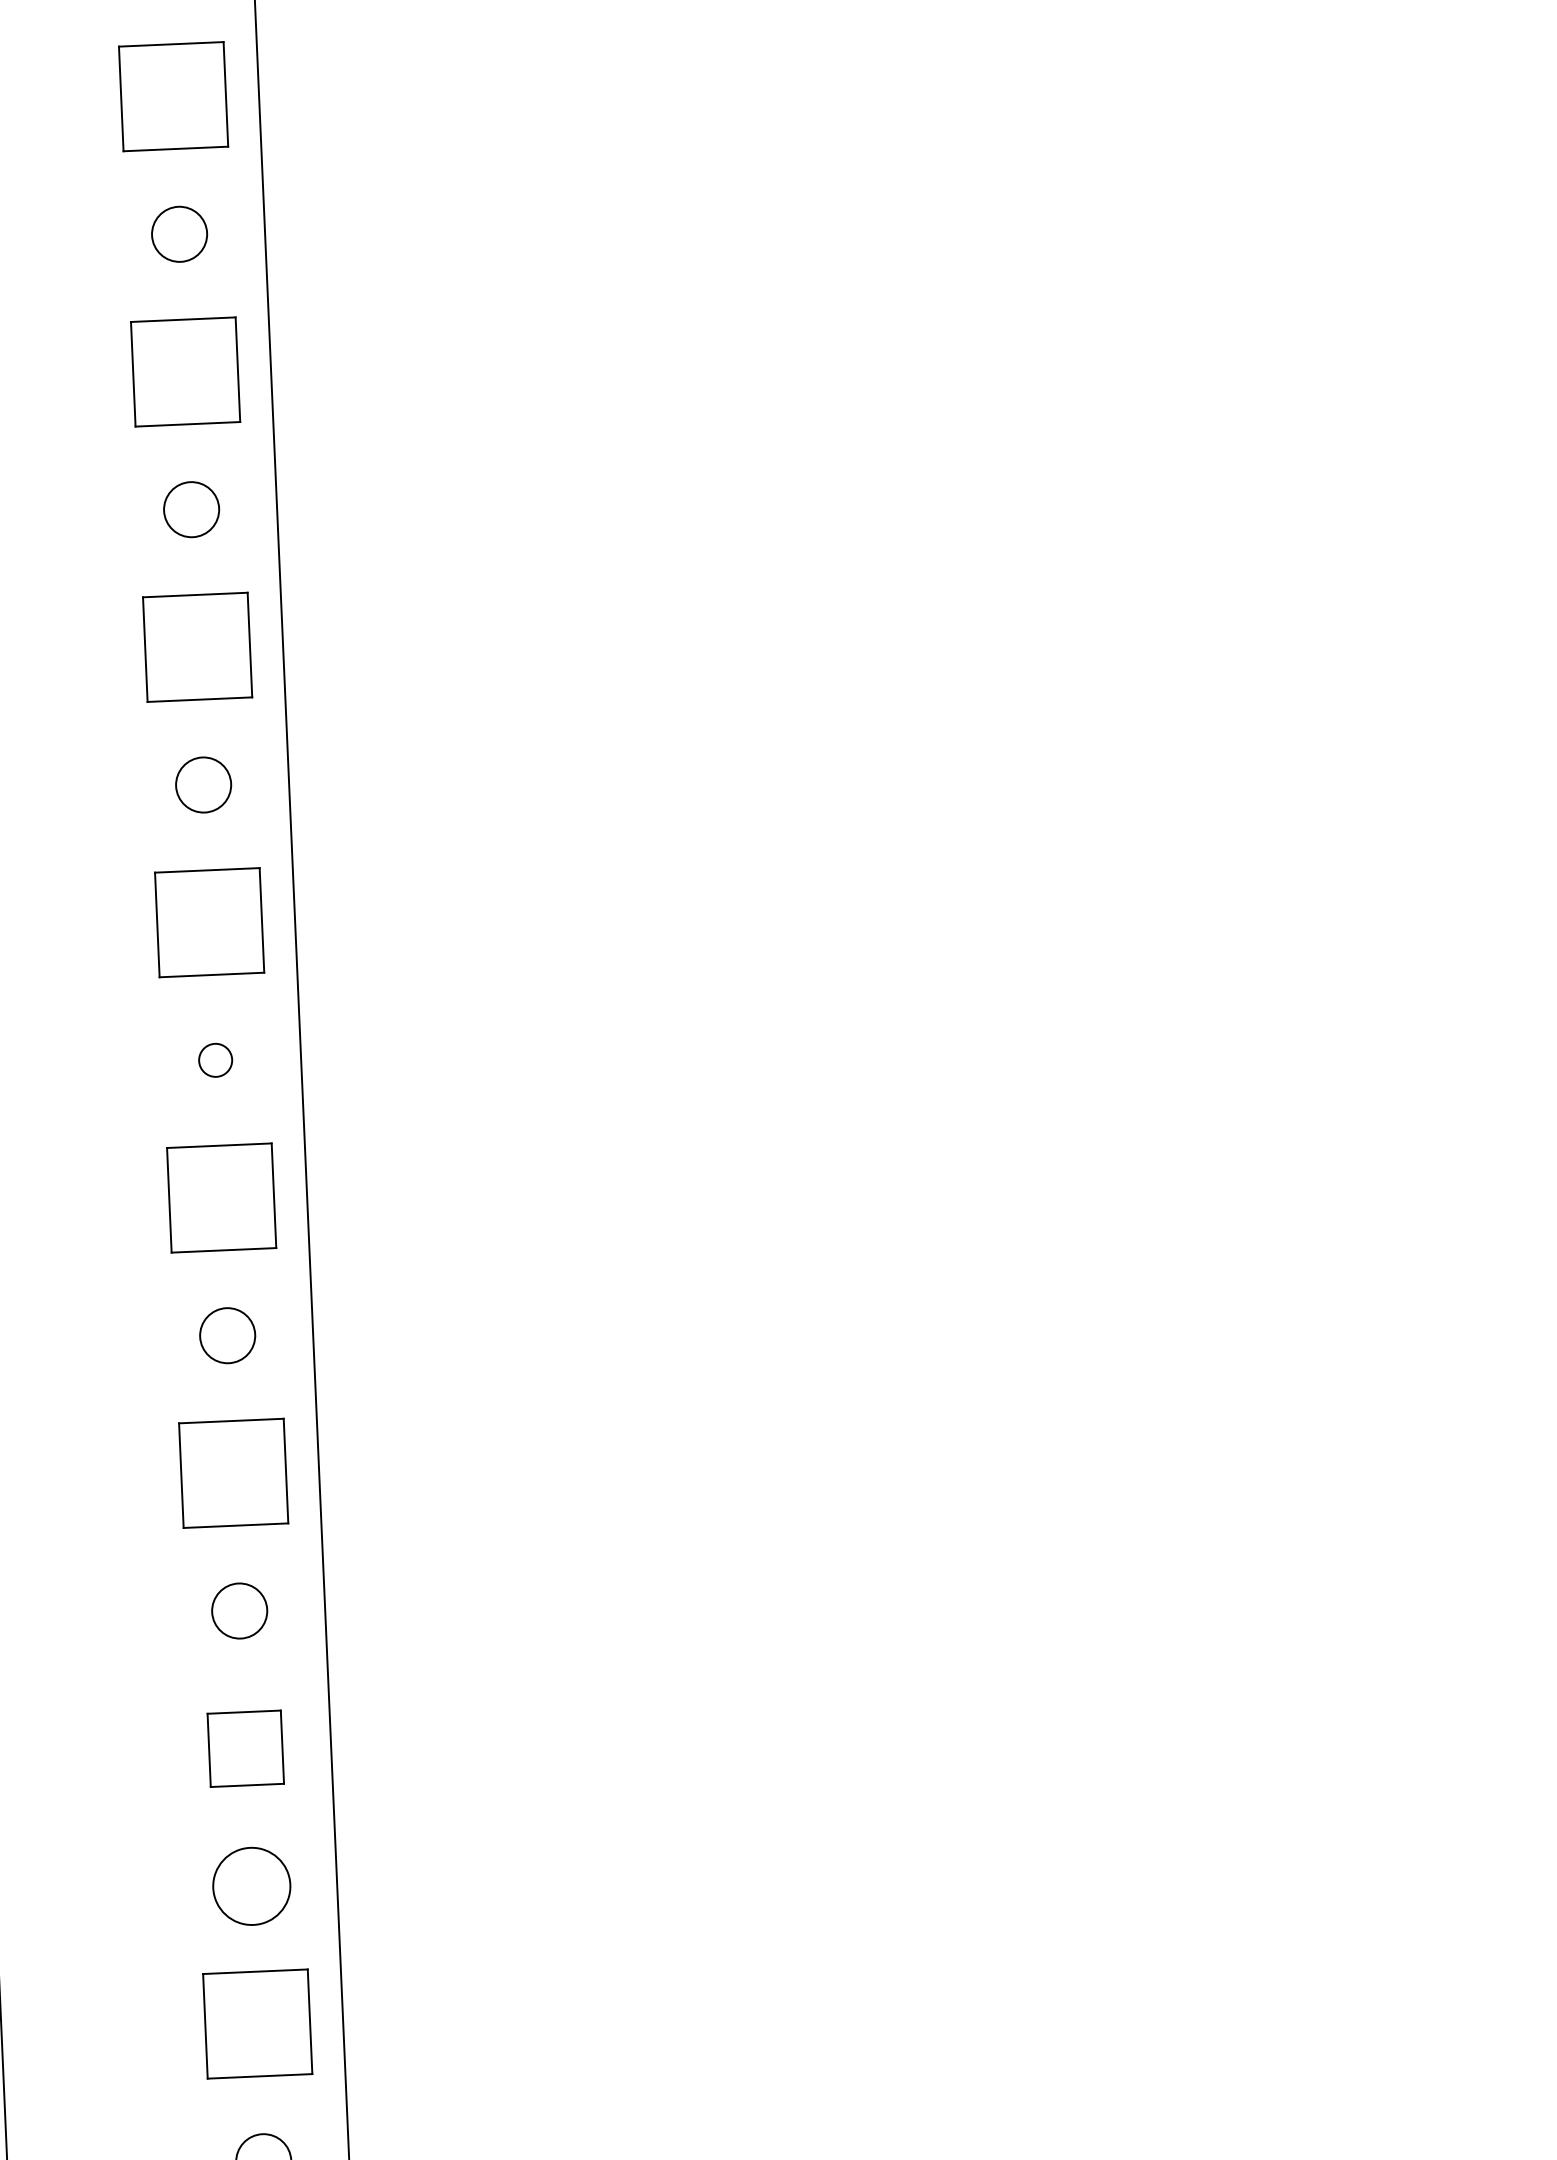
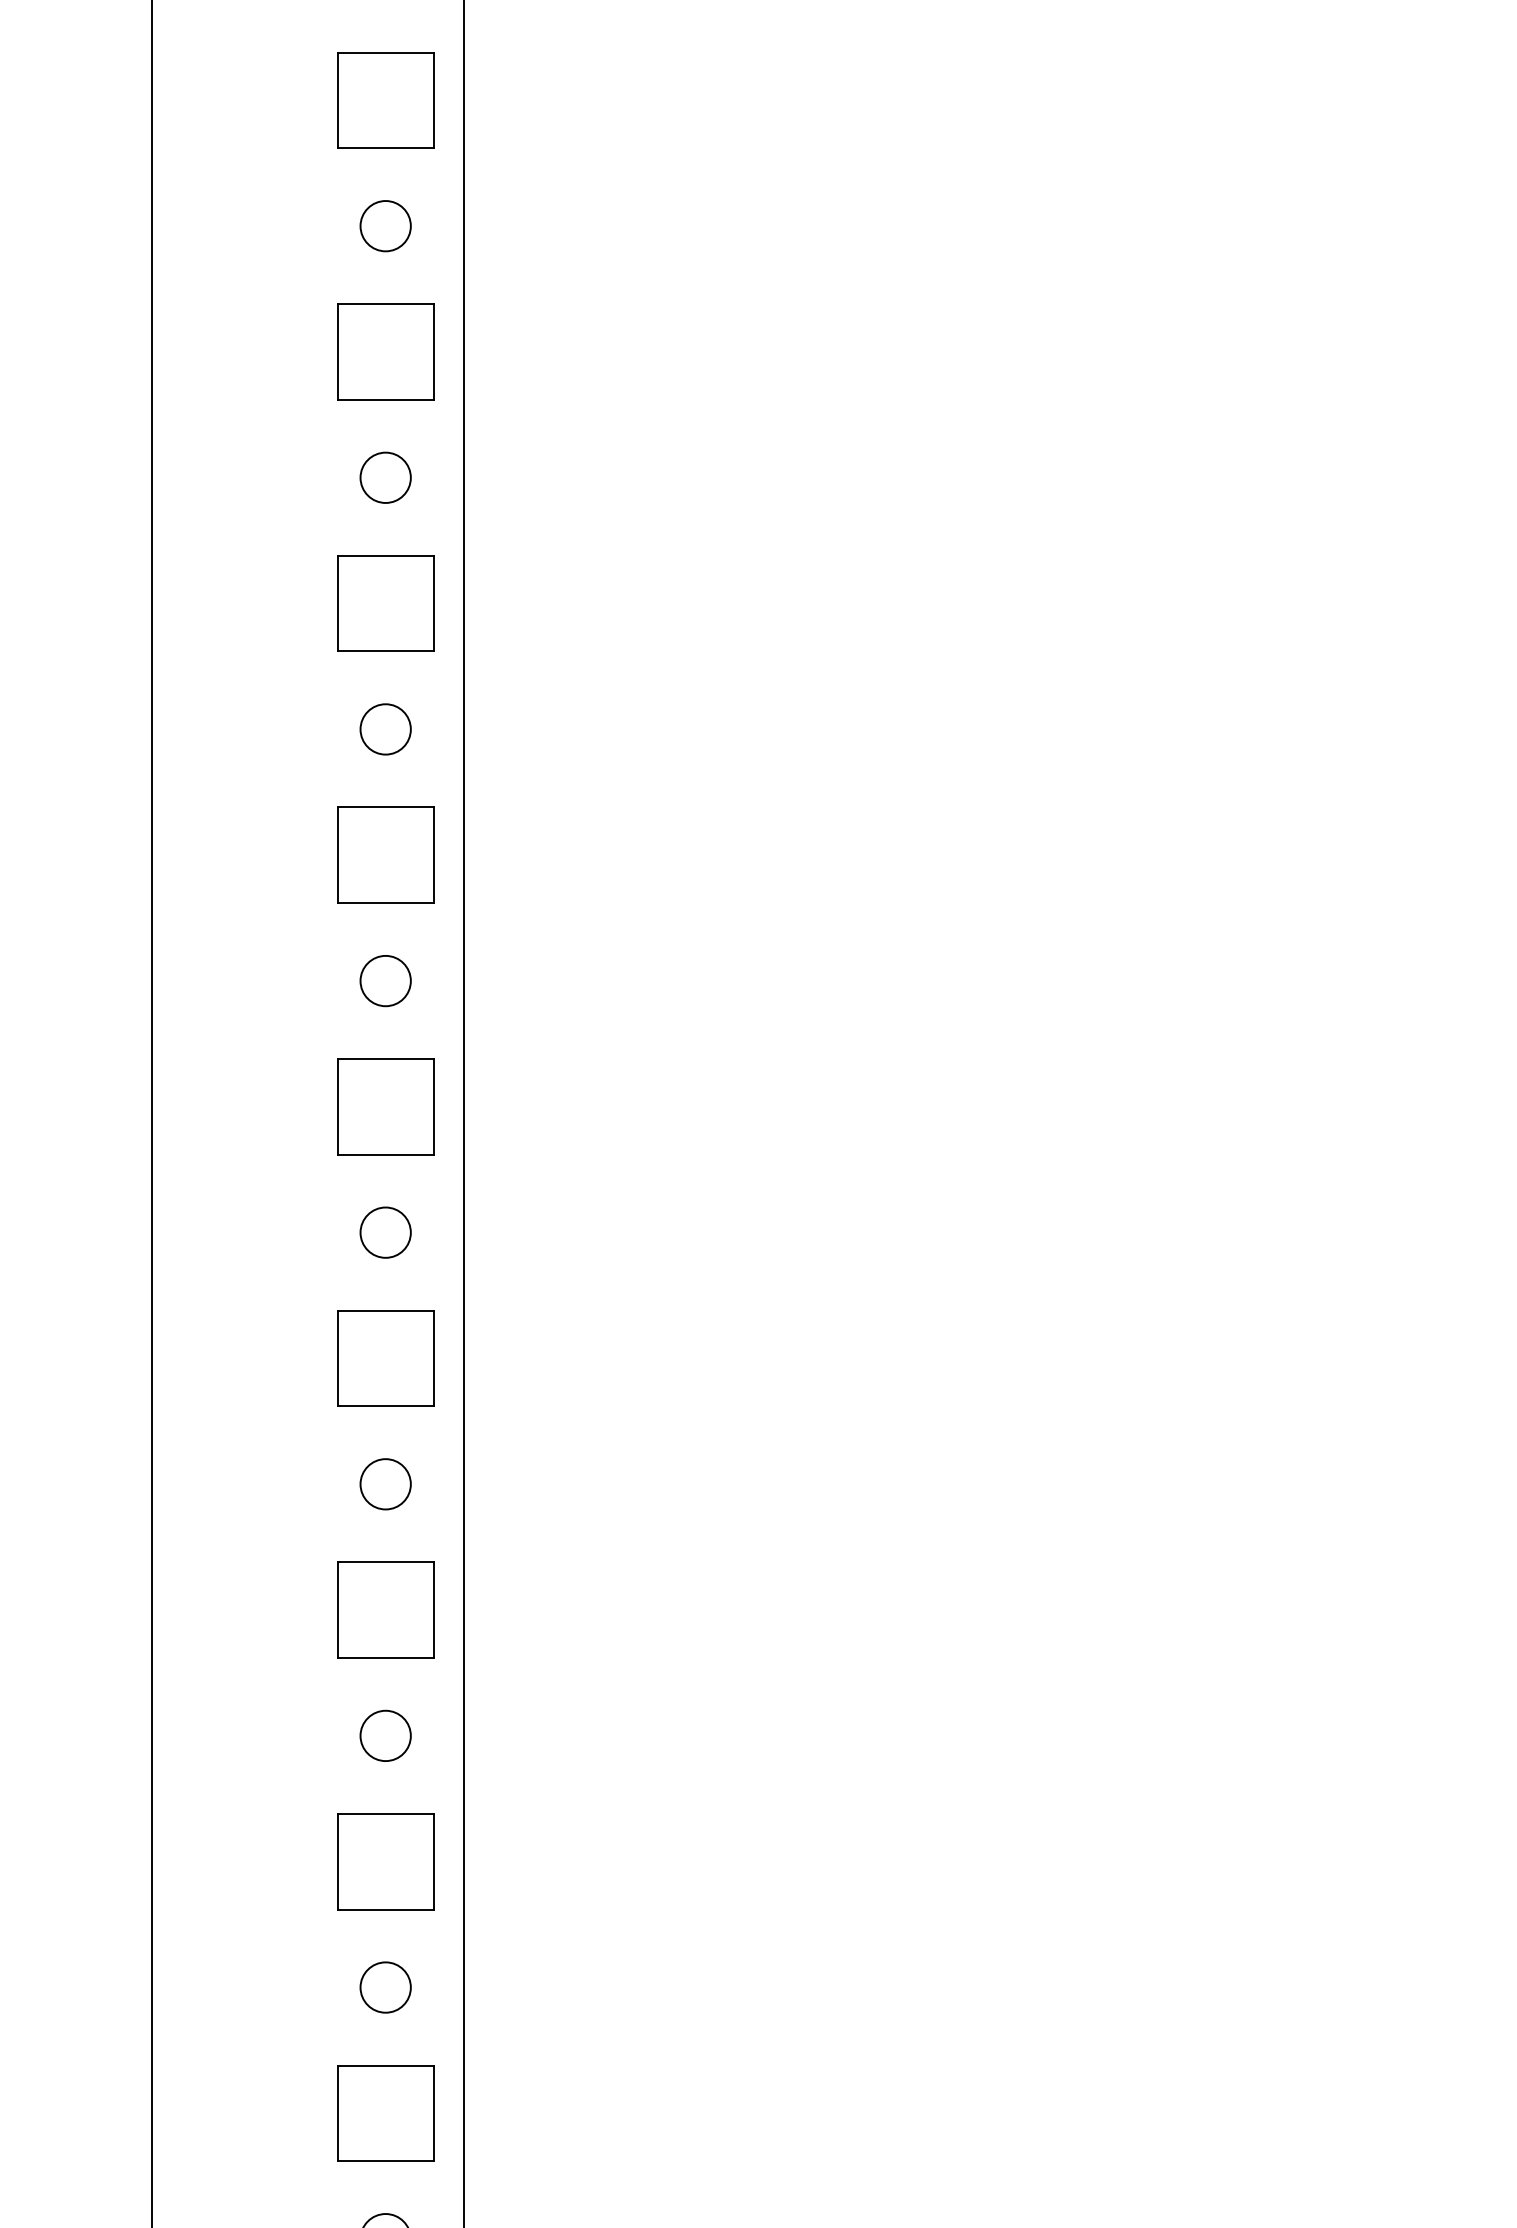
circle: (215, 1060) -> (385, 1232), size x1.67
part: (245, 1748) -> (385, 1861), size x1.43
circle: (251, 1886) -> (385, 1987), size x0.71

